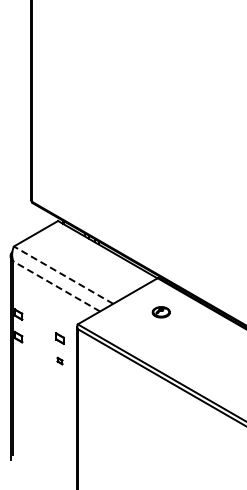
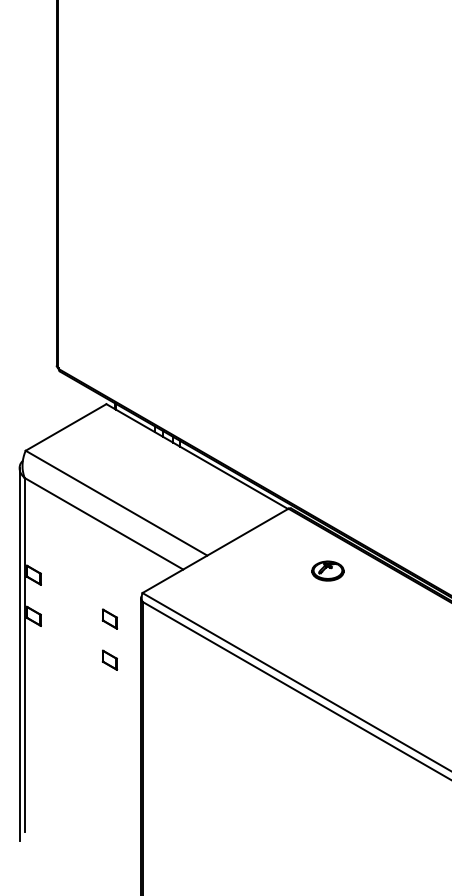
line: (63, 274) -> (116, 501), dashed -> solid
line: (56, 286) -> (103, 523), dashed -> solid
part: (160, 312) -> (326, 571), moved
part: (59, 360) -> (109, 659), size x1.67

